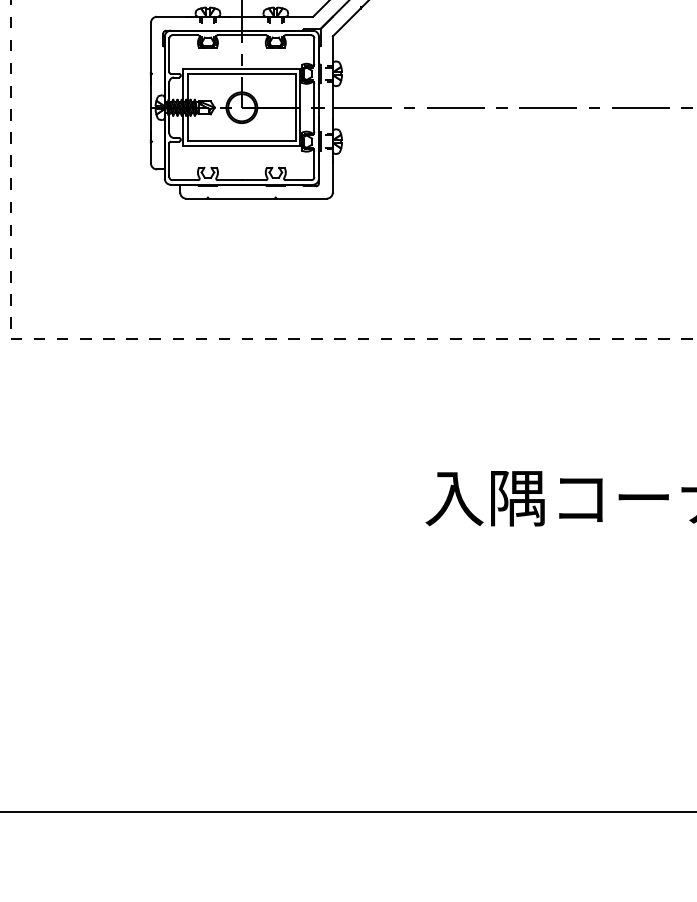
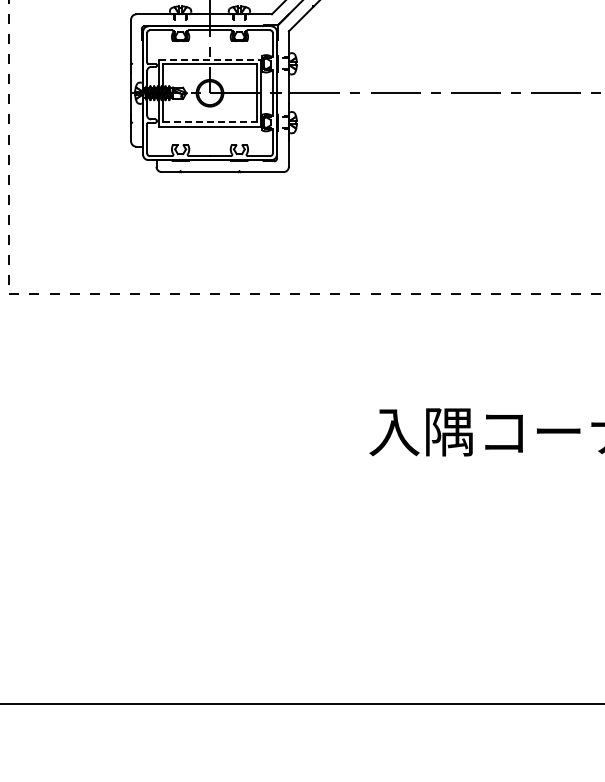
line: (242, 68) -> (210, 59), solid -> dashed
line: (242, 141) -> (210, 122), solid -> dashed

